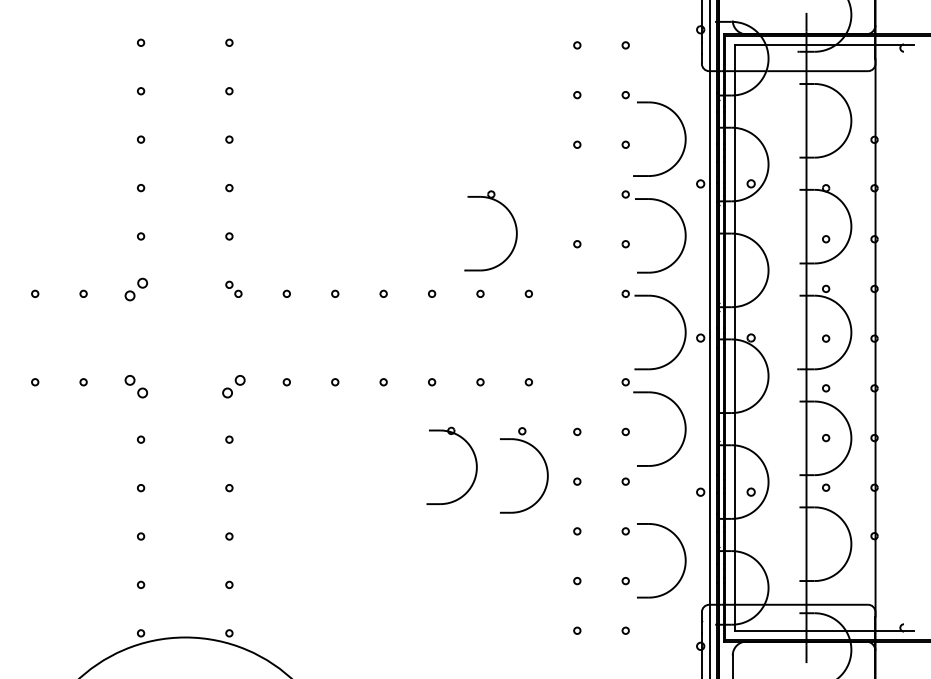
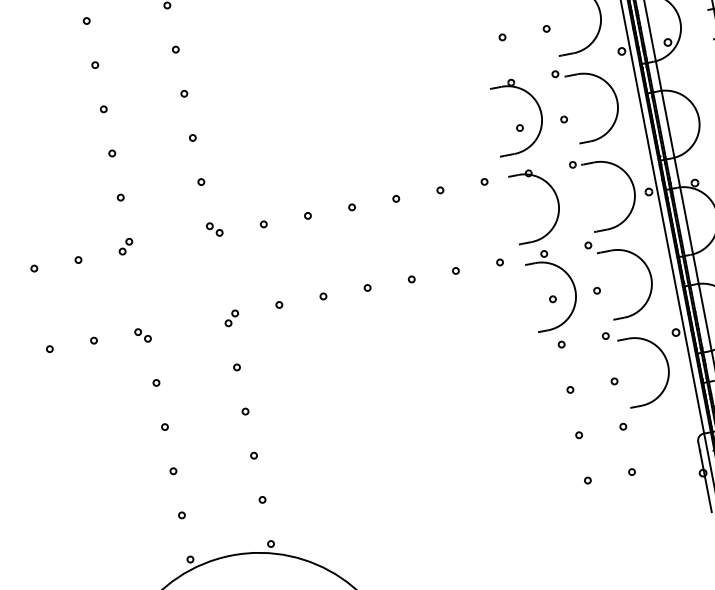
part: (513, 221) -> (536, 103), moved
part: (136, 288) -> (125, 245), size x0.71
part: (136, 386) -> (142, 335), size x0.71
part: (233, 386) -> (231, 318), size x0.71
part: (543, 461) -> (568, 277), moved
part: (475, 465) -> (556, 200), moved
part: (684, 560) -> (667, 365), moved

